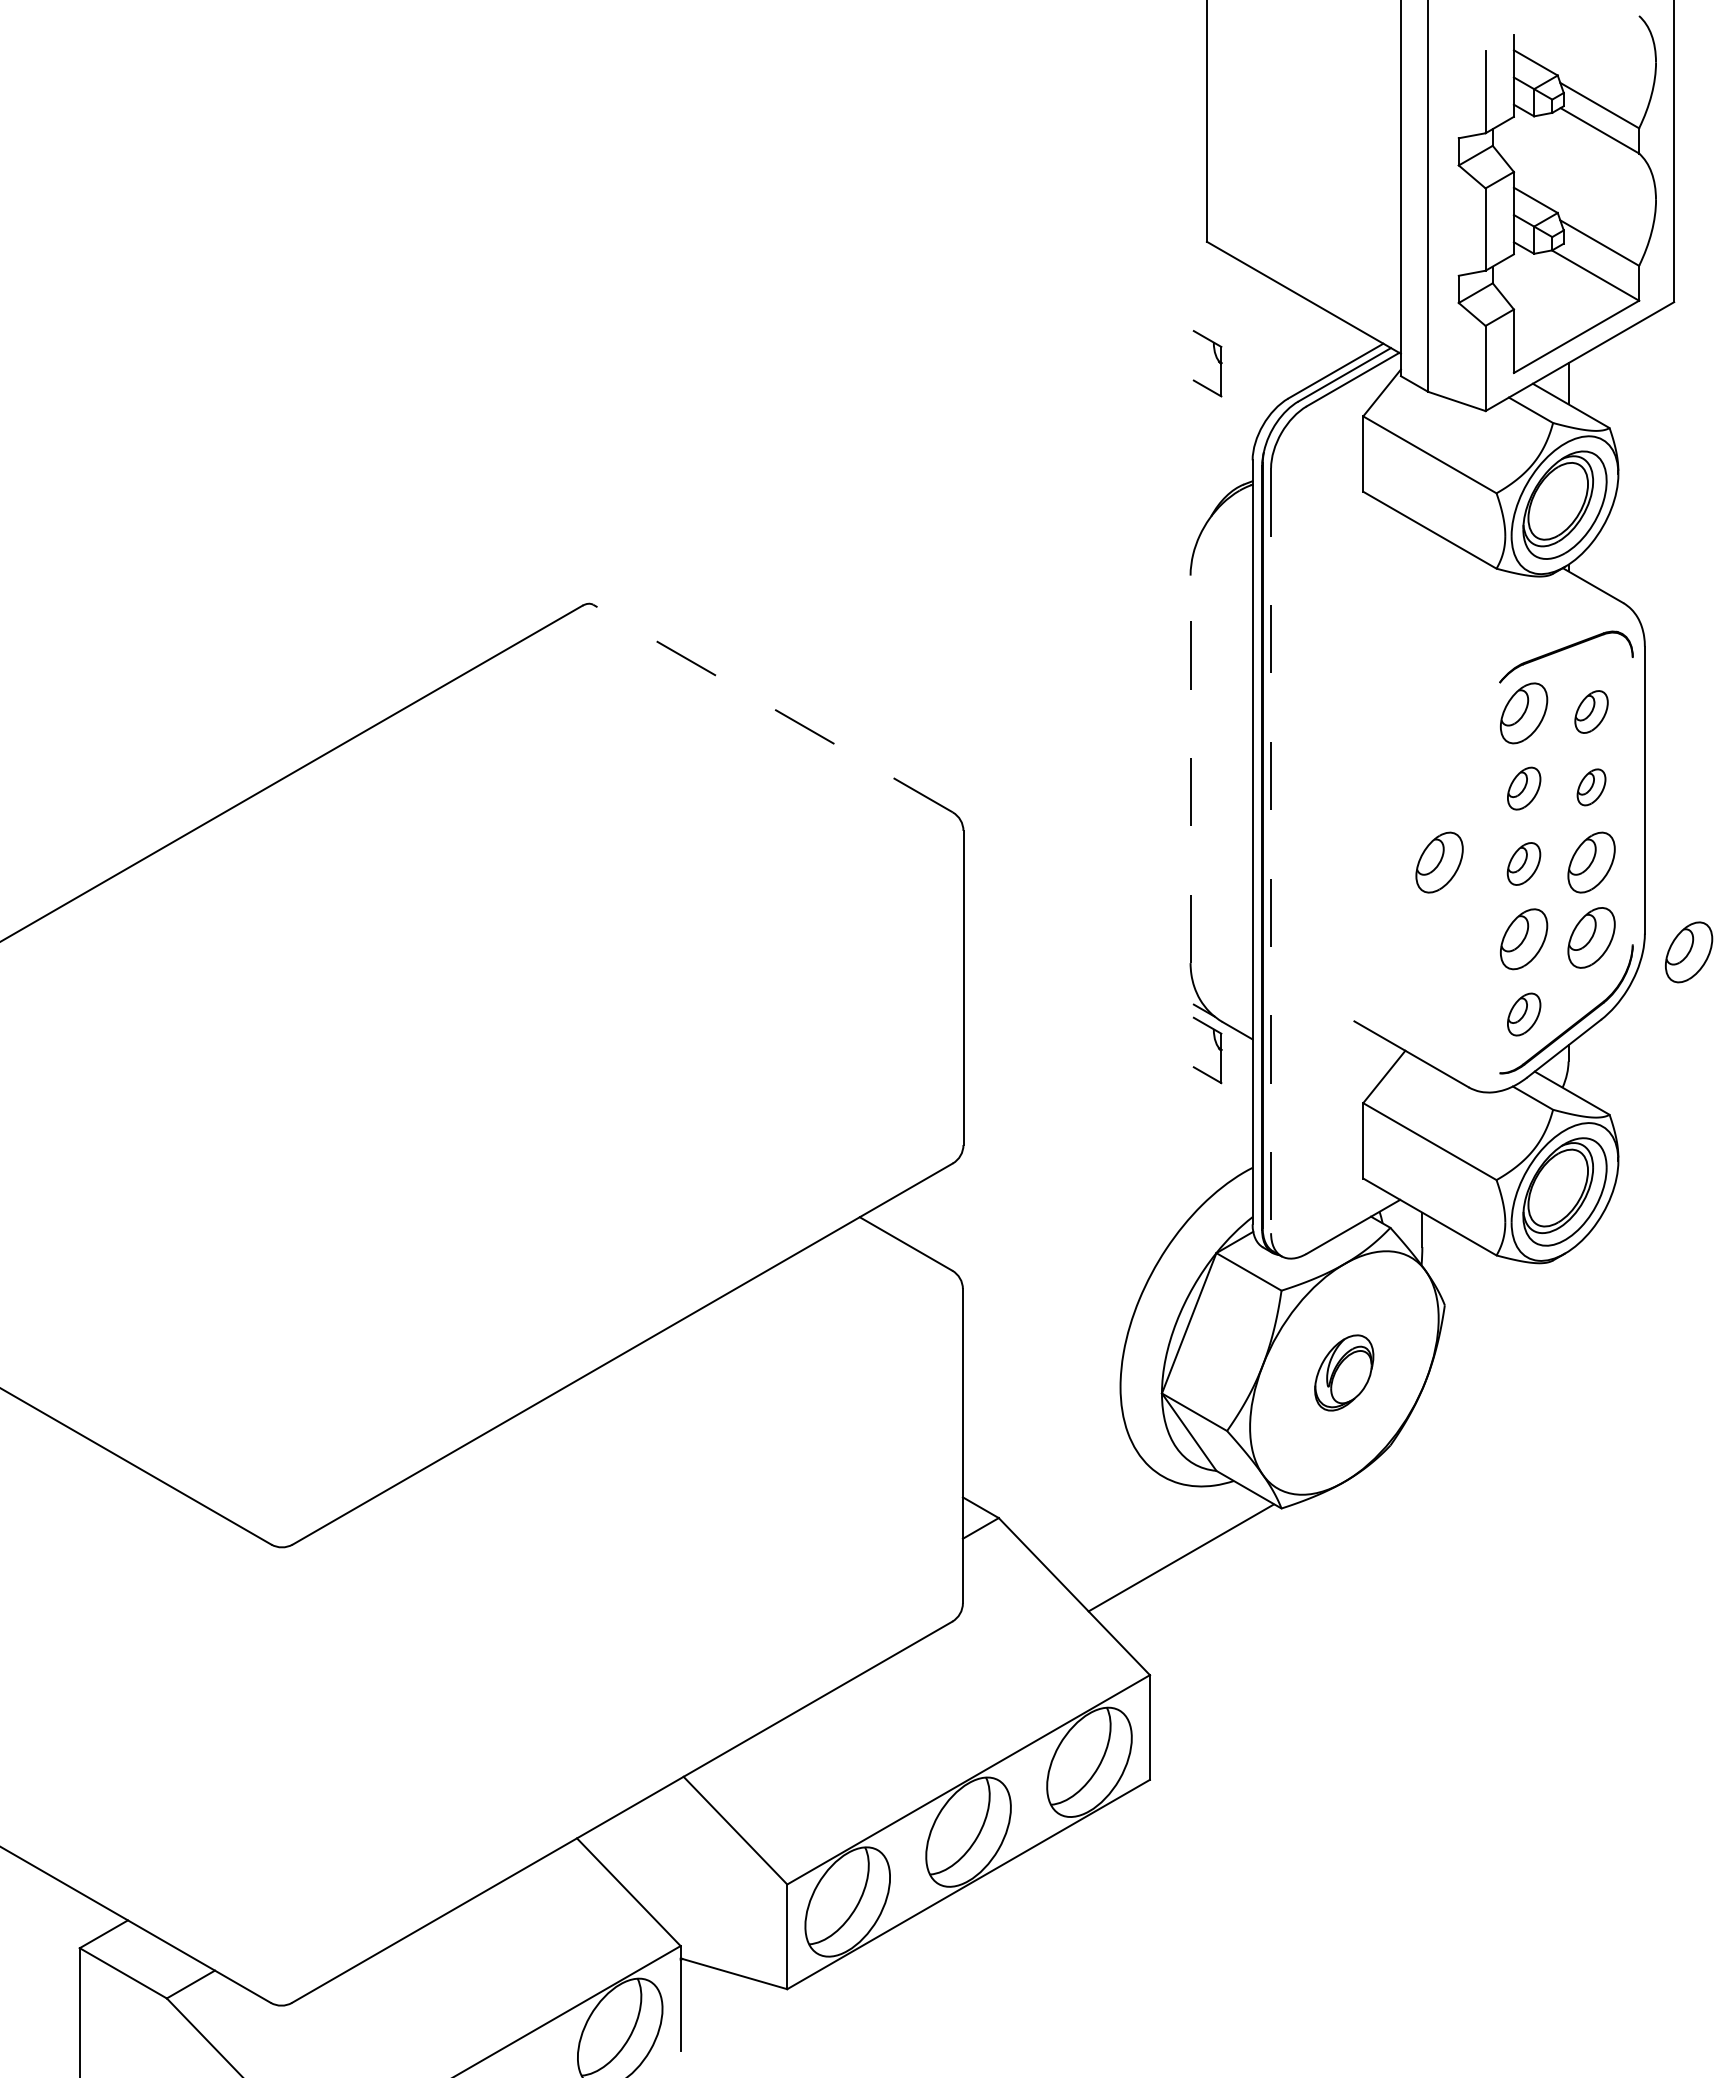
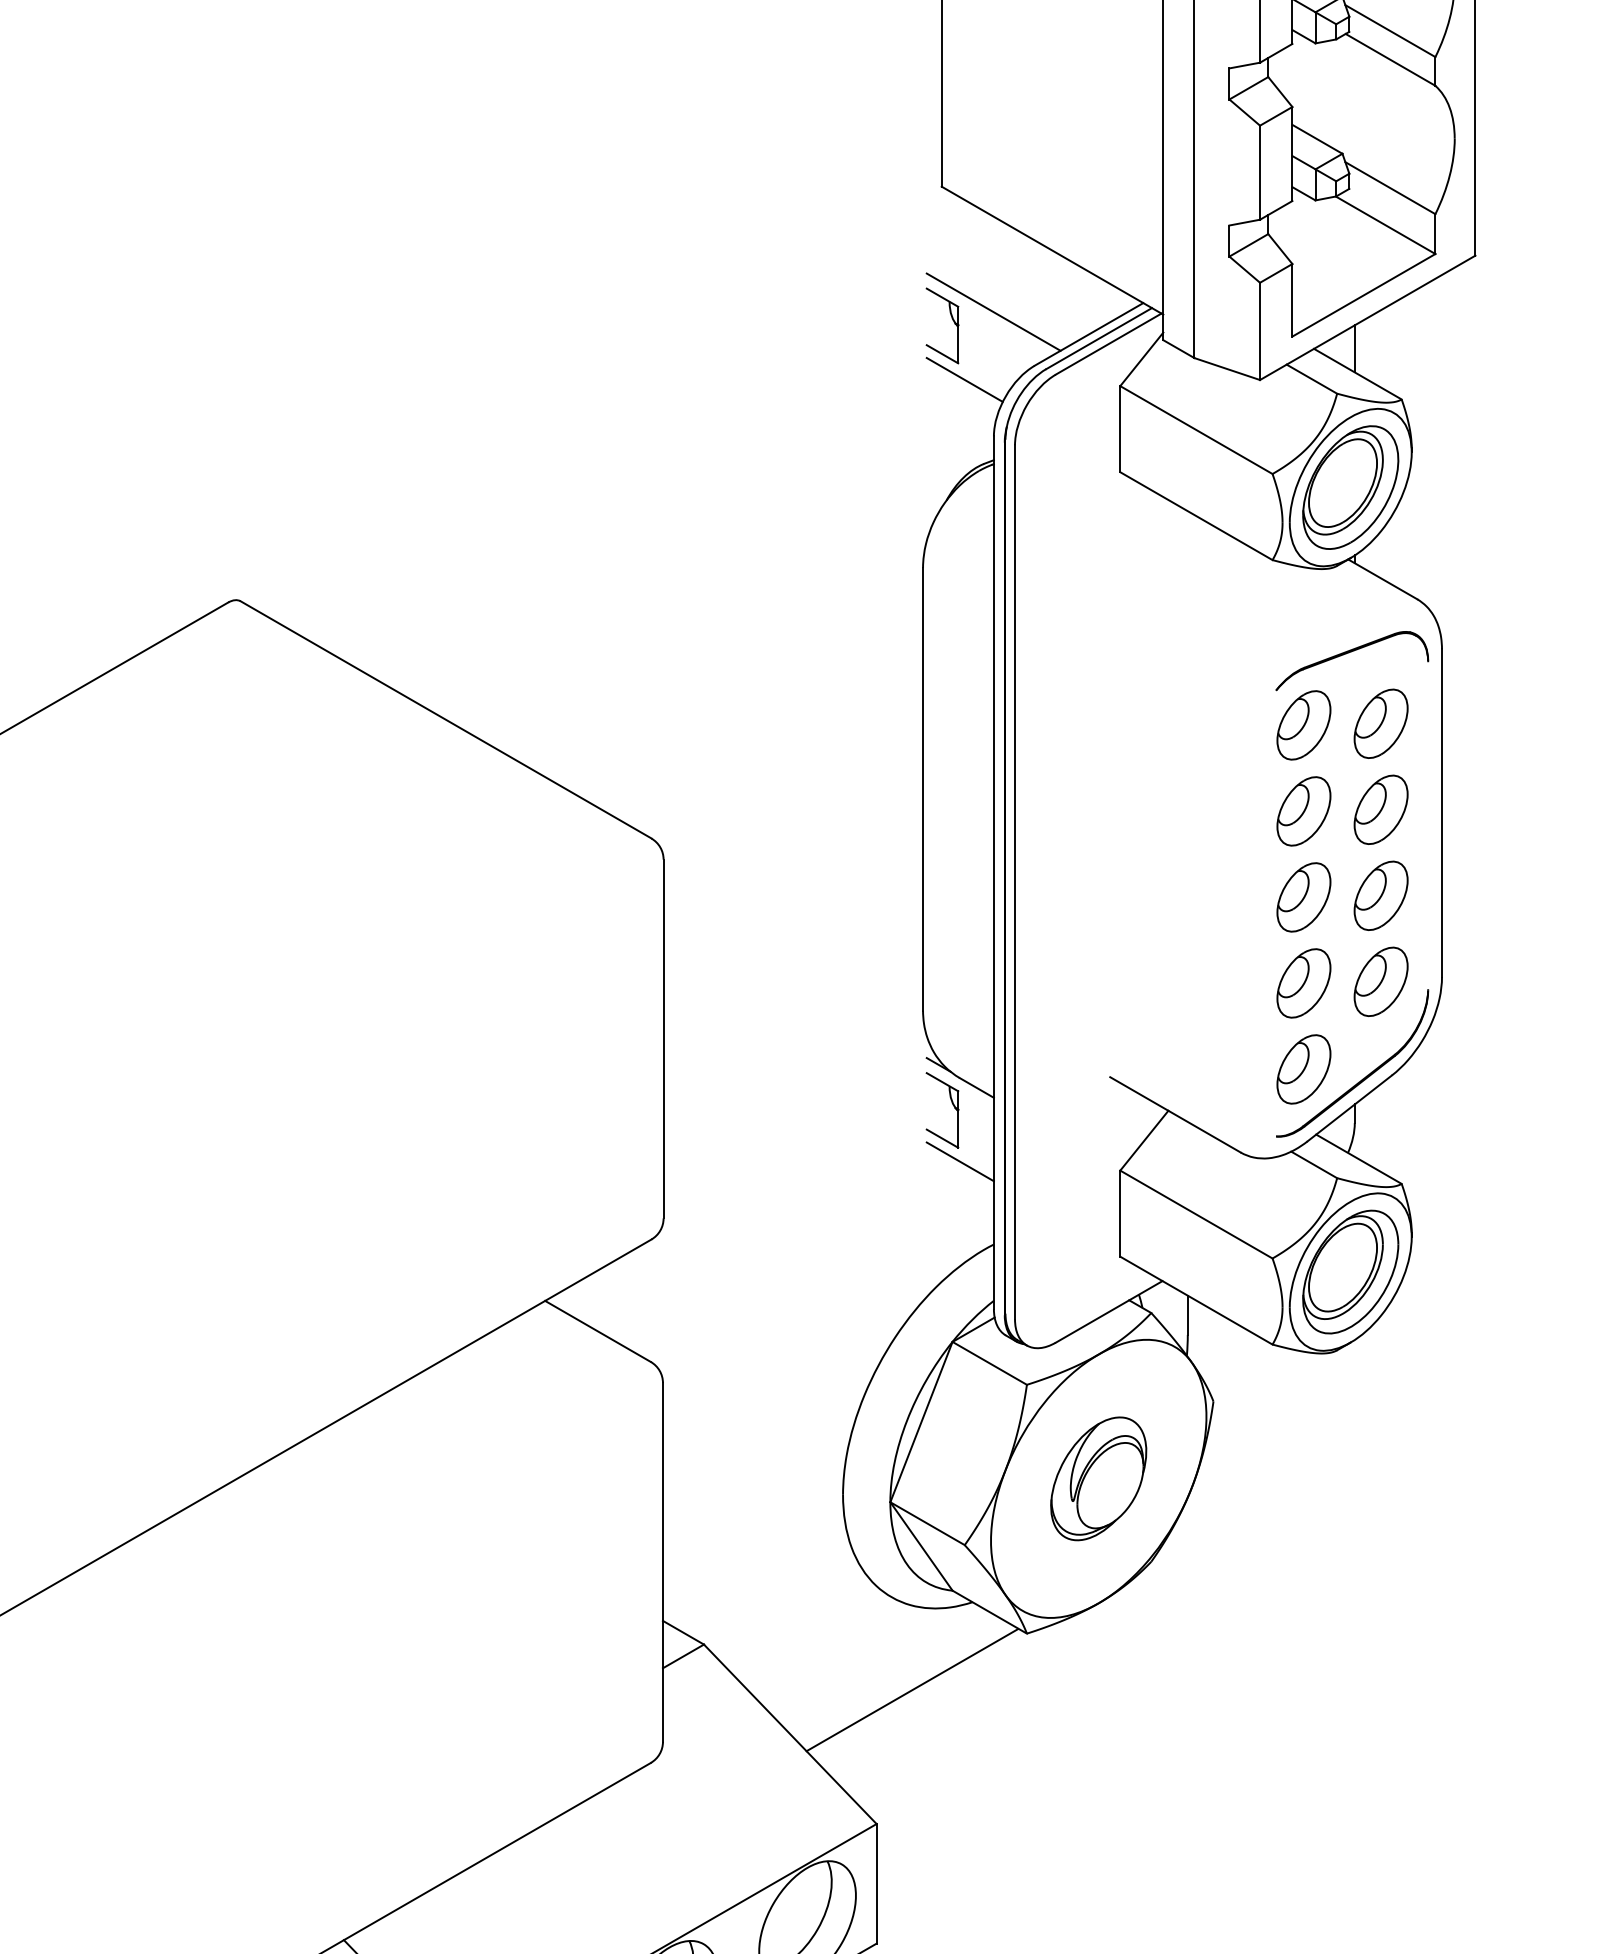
line: (1252, 351) -> (993, 311), added
line: (1226, 410) -> (964, 379), added
line: (773, 708) -> (446, 719), dashed -> solid
part: (1591, 711) -> (1381, 723), size x1.43
line: (1190, 769) -> (922, 789), dashed -> solid
part: (1591, 787) -> (1381, 810), size x1.67
part: (1524, 788) -> (1304, 811), size x1.43
line: (1271, 850) -> (1015, 882), dashed -> solid
part: (1439, 862) -> (1207, 895), removed
part: (1523, 863) -> (1303, 896), size x1.43
part: (1689, 952) -> (1492, 998), removed
part: (1524, 1014) -> (1304, 1069), size x1.43
line: (1222, 1095) -> (959, 1161), added
part: (1343, 1372) -> (1097, 1478), size x1.43

